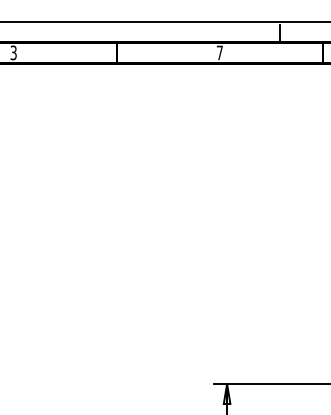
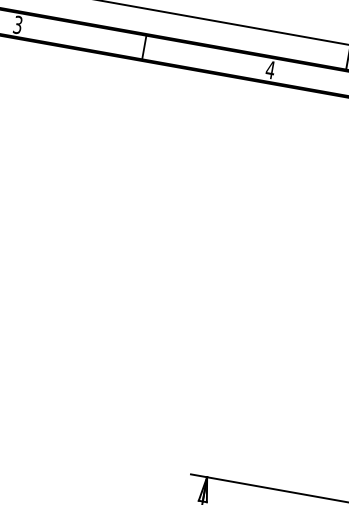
text: (219, 52) -> (270, 69), 7 -> 4

